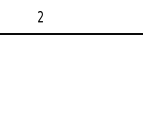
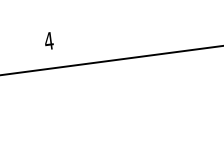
text: (40, 16) -> (48, 40), 2 -> 4

